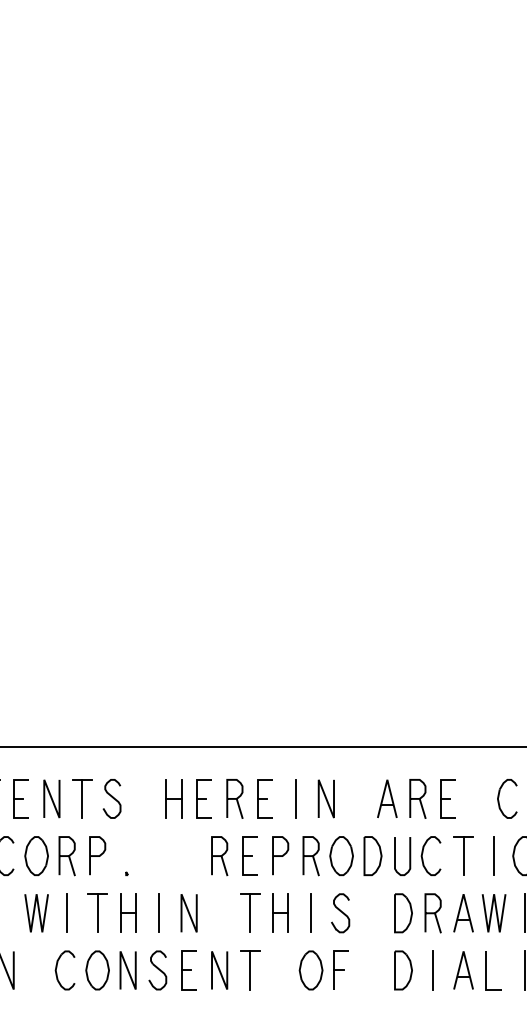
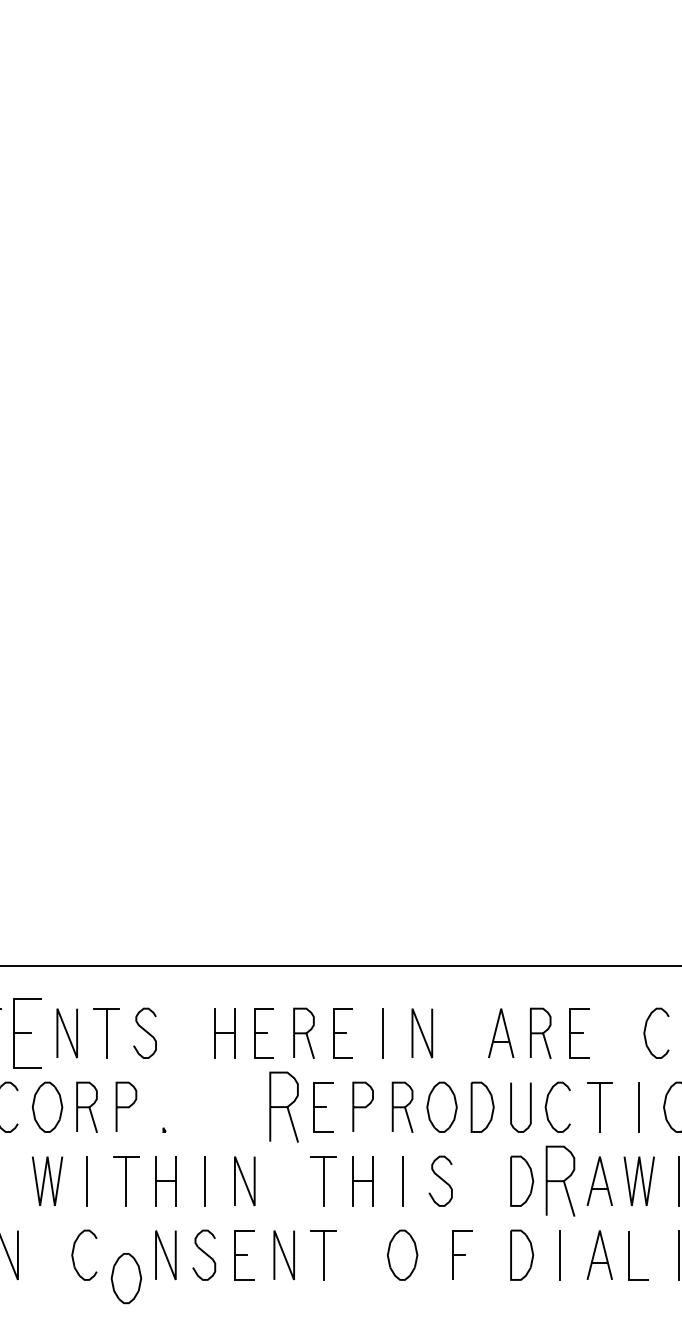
part: (20, 798) -> (26, 1032), size x1.4
part: (219, 856) -> (284, 1107), size x1.4
part: (432, 913) -> (559, 1181), size x1.4
part: (340, 969) -> (461, 1254), moved
part: (97, 970) -> (126, 1278), moved

